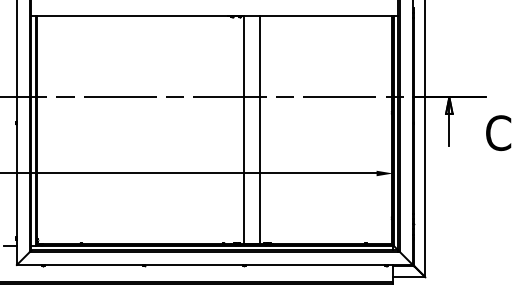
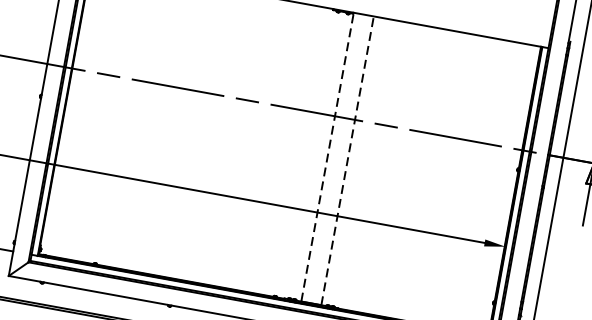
line: (244, 129) -> (327, 156), solid -> dashed
line: (260, 129) -> (347, 160), solid -> dashed

